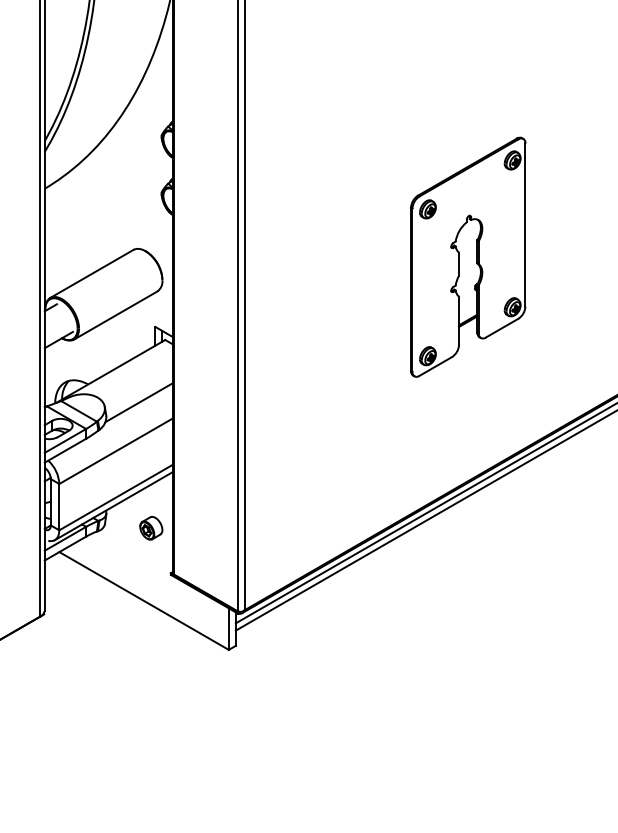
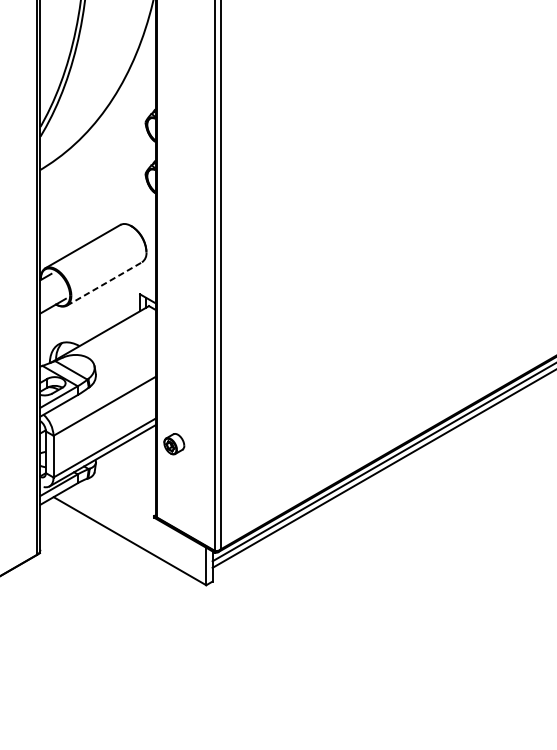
part: (468, 256) -> (422, 230), removed
line: (116, 315) -> (105, 284), solid -> dashed
line: (138, 402) -> (124, 362), removed
part: (151, 528) -> (174, 444), moved

